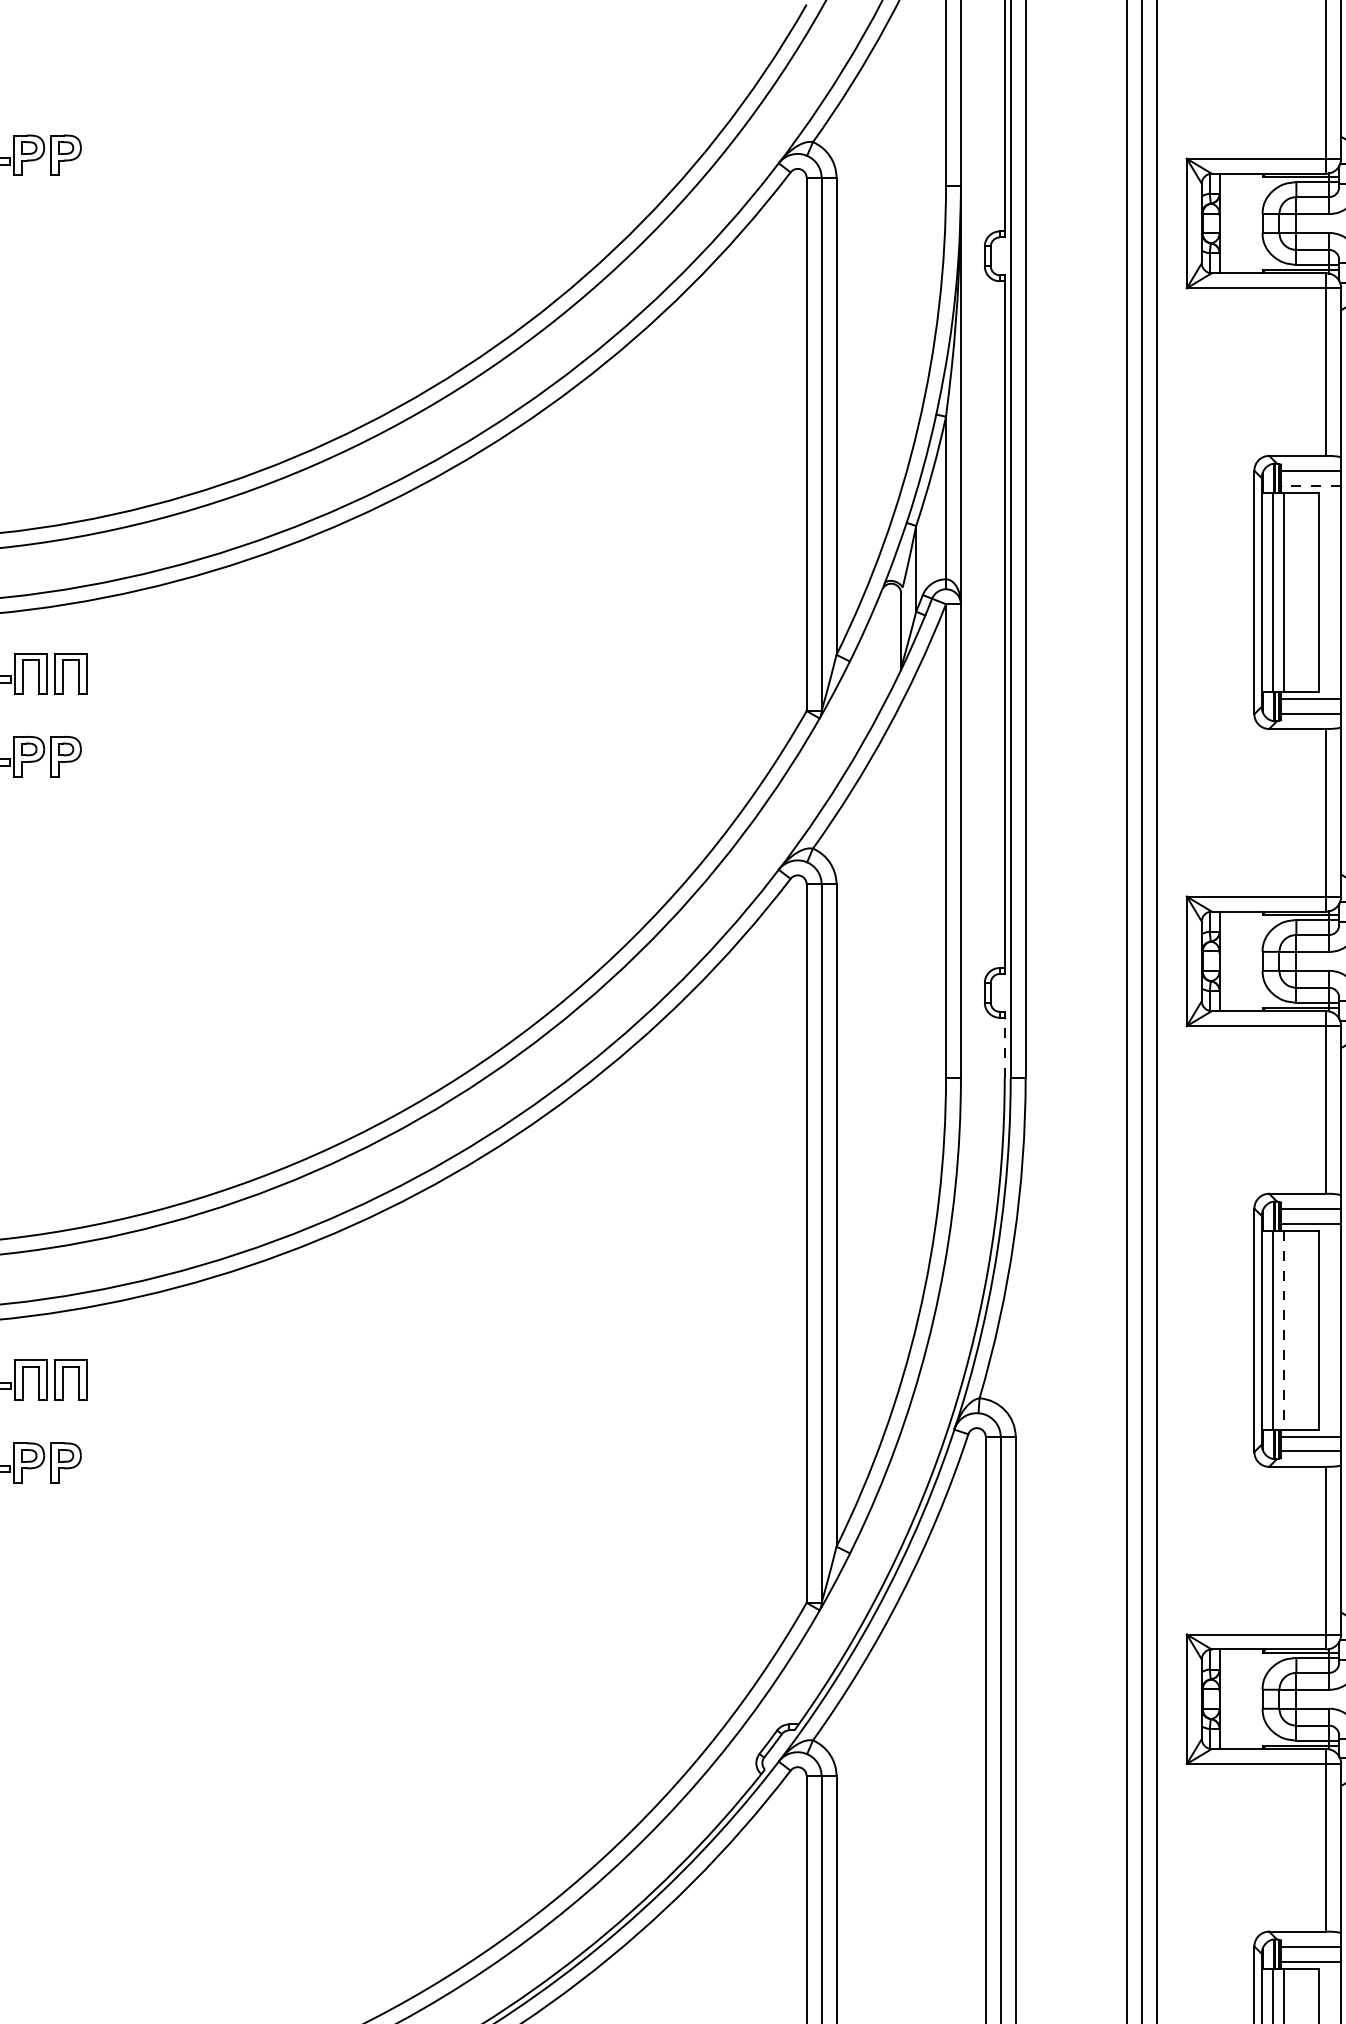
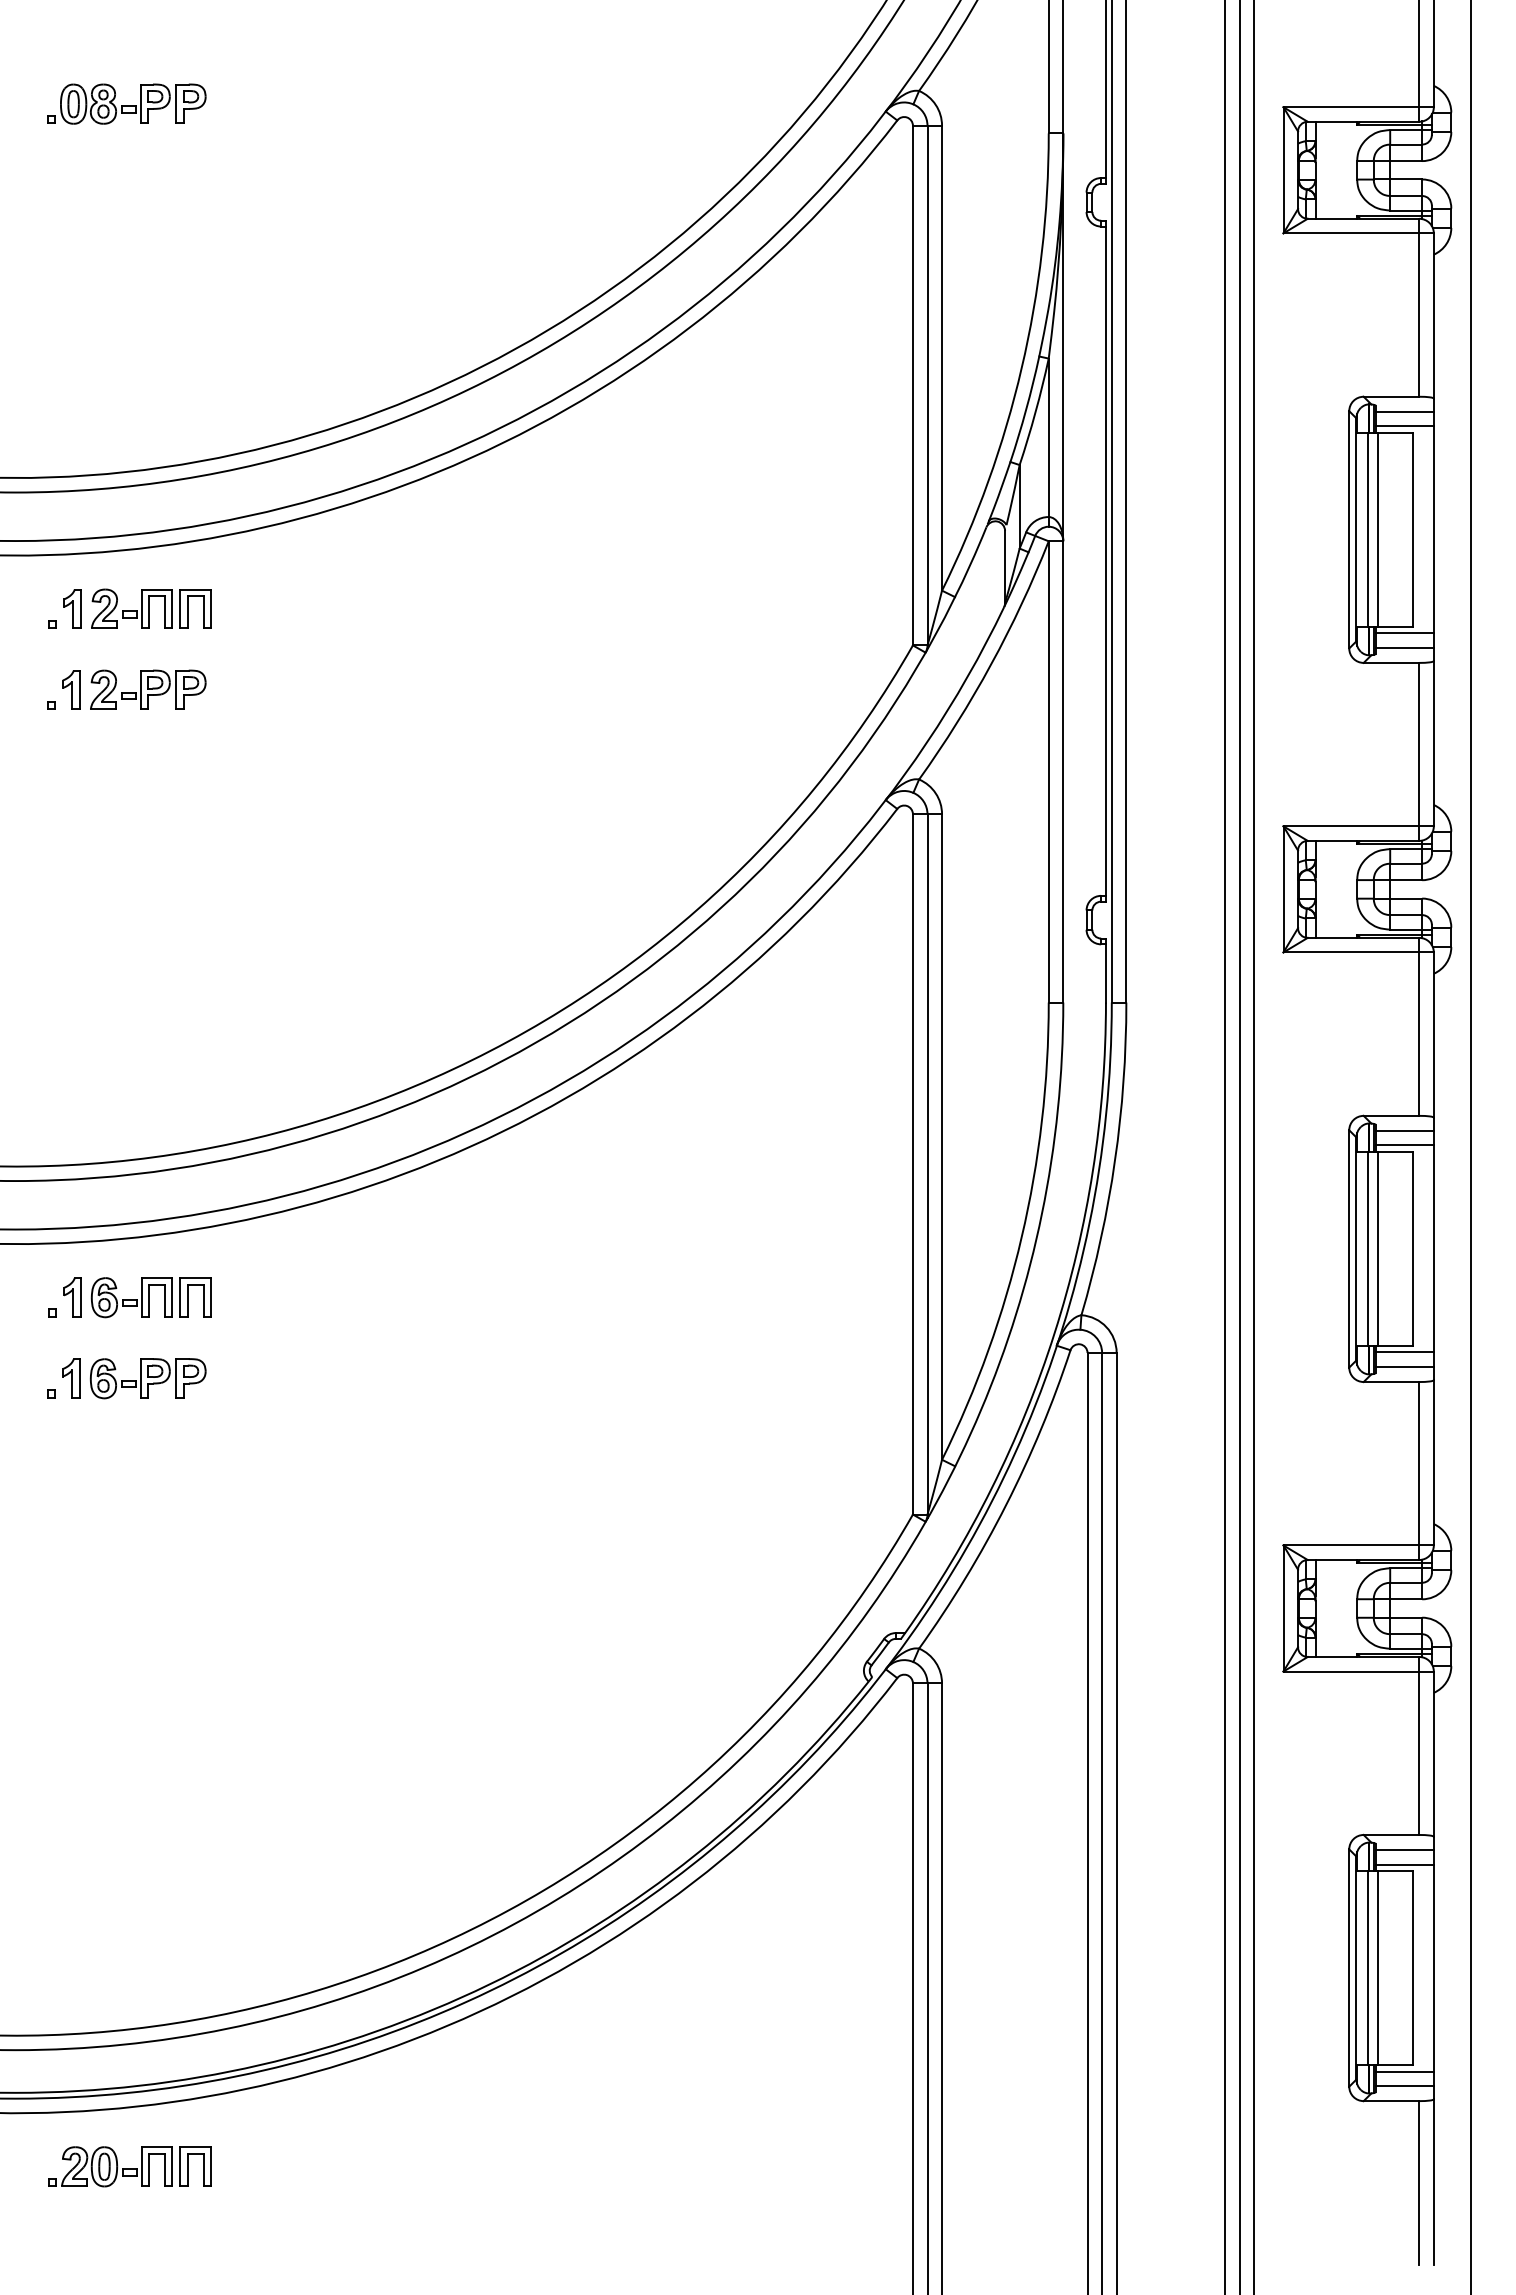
line: (1311, 486) -> (1404, 426), dashed -> solid
line: (1004, 1046) -> (1105, 972), dashed -> solid
line: (1283, 1330) -> (1377, 1249), dashed -> solid

